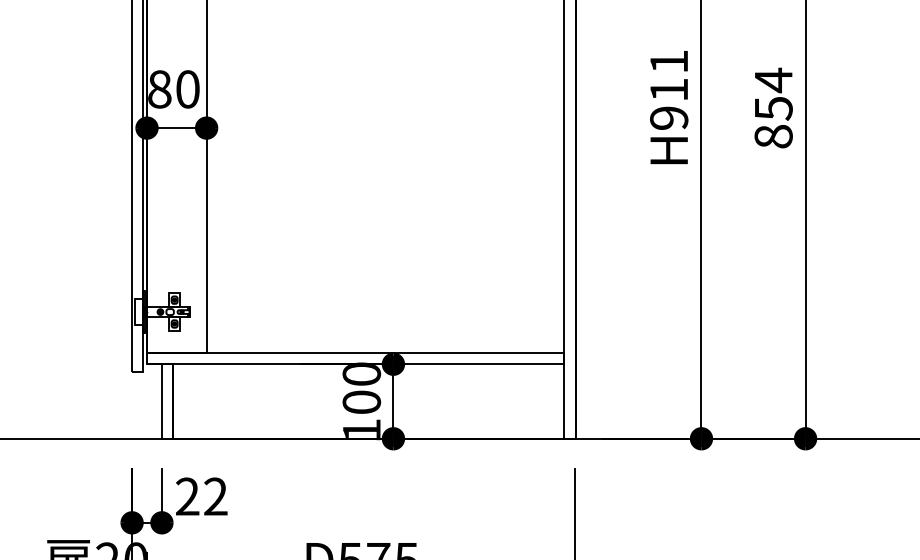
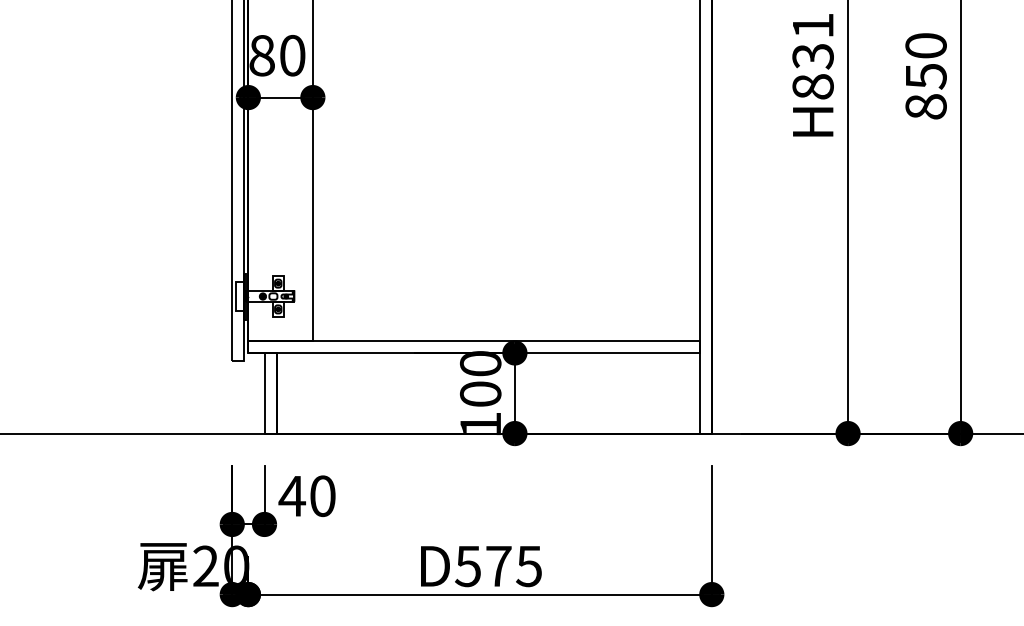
text: (773, 79) -> (925, 45), 854 -> 850
text: (668, 104) -> (812, 71), H911 -> H831
text: (200, 496) -> (306, 496), 22 -> 40

